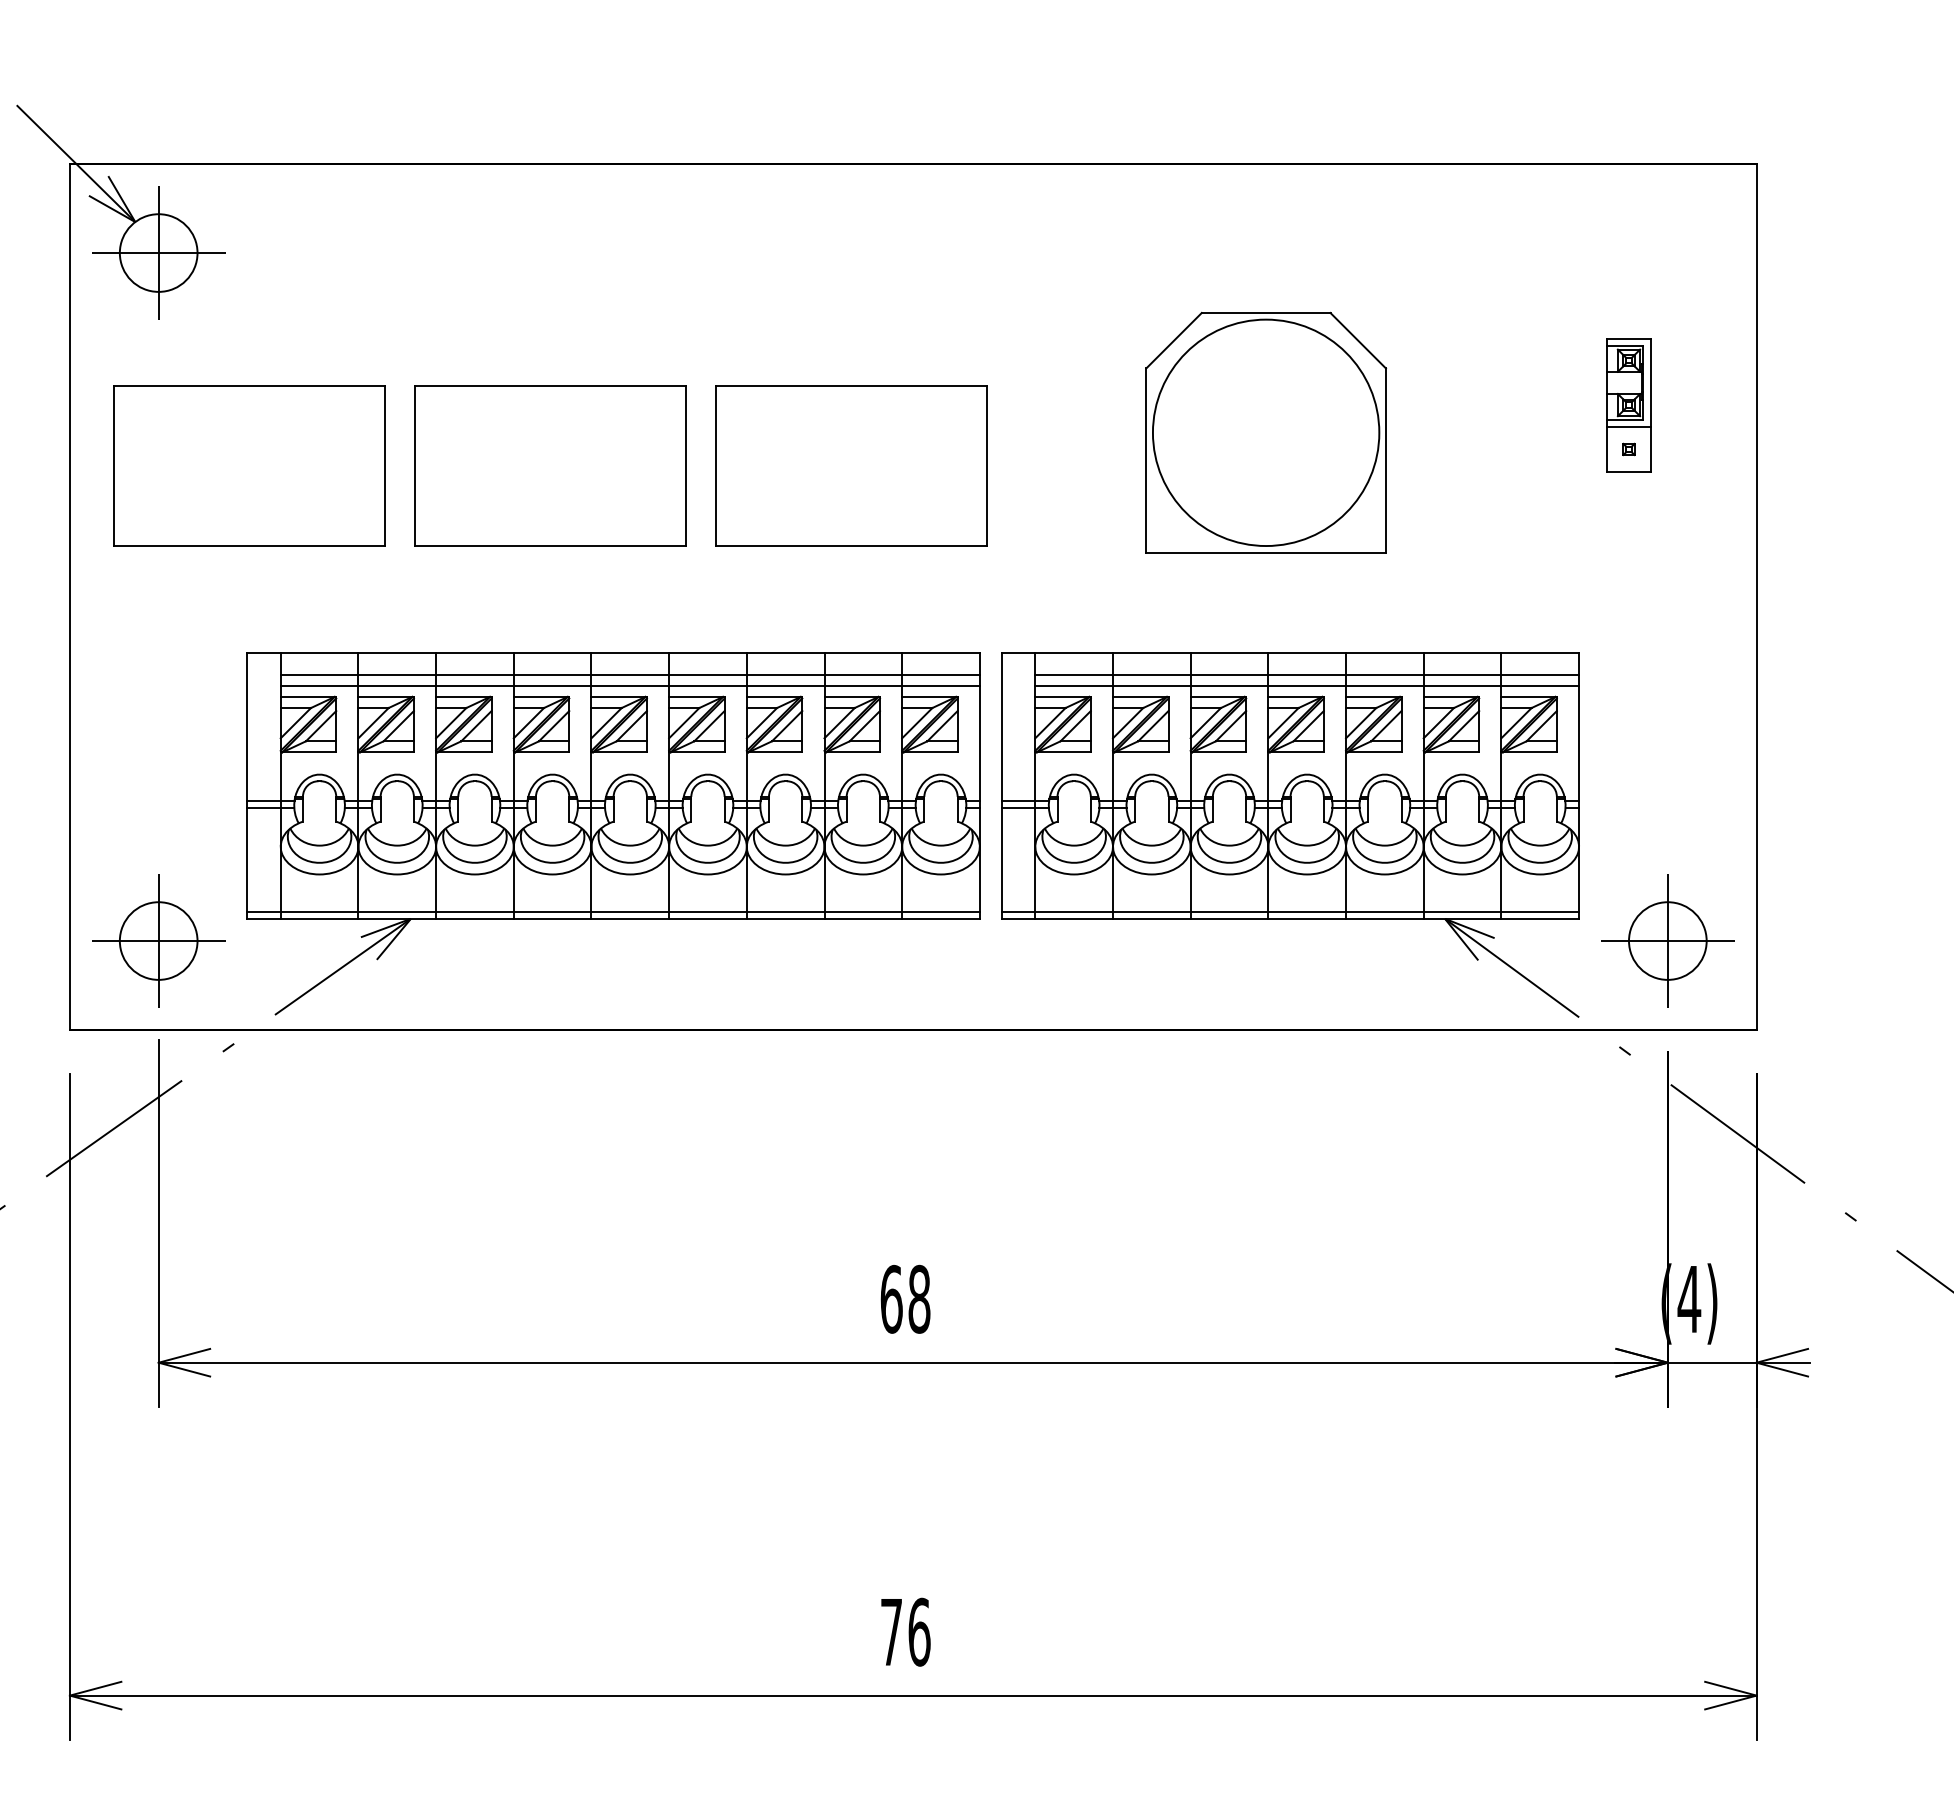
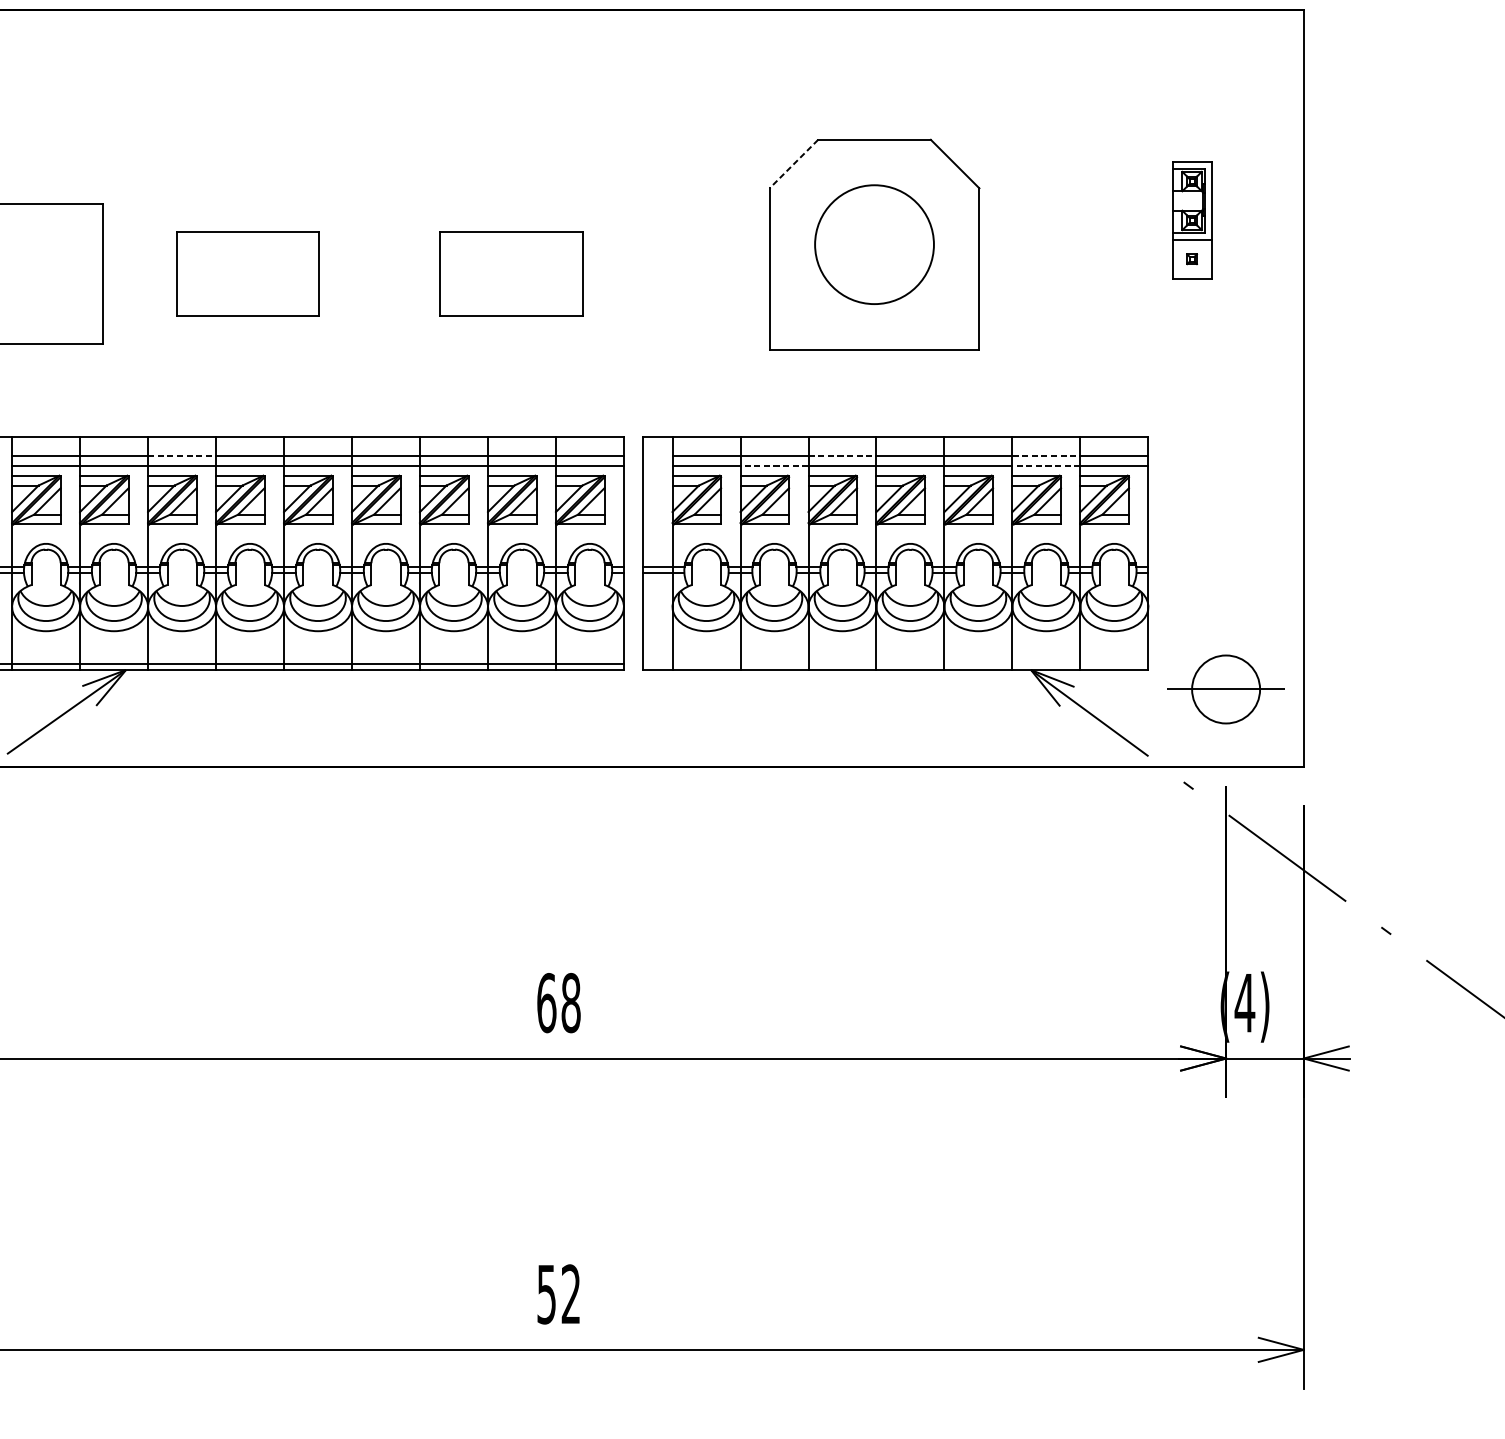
line: (1173, 341) -> (793, 164), solid -> dashed
circle: (1265, 432) -> (873, 244), size x0.6
part: (550, 465) -> (248, 273), size x0.6
part: (851, 465) -> (511, 273), size x0.6
line: (474, 674) -> (181, 456), solid -> dashed
line: (1229, 674) -> (842, 456), solid -> dashed
line: (1462, 674) -> (1046, 456), solid -> dashed
line: (1151, 685) -> (774, 465), solid -> dashed
line: (1462, 685) -> (1046, 465), solid -> dashed
line: (1290, 912) -> (895, 664), removed
line: (1667, 941) -> (1225, 689), removed
text: (905, 1631) -> (558, 1293), 76 -> 52

